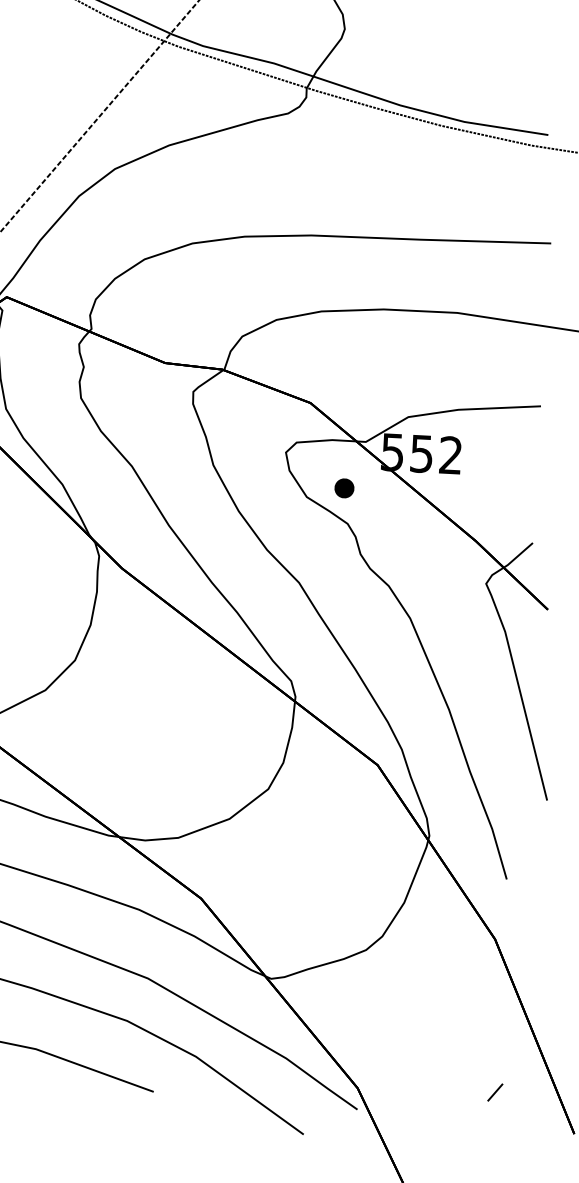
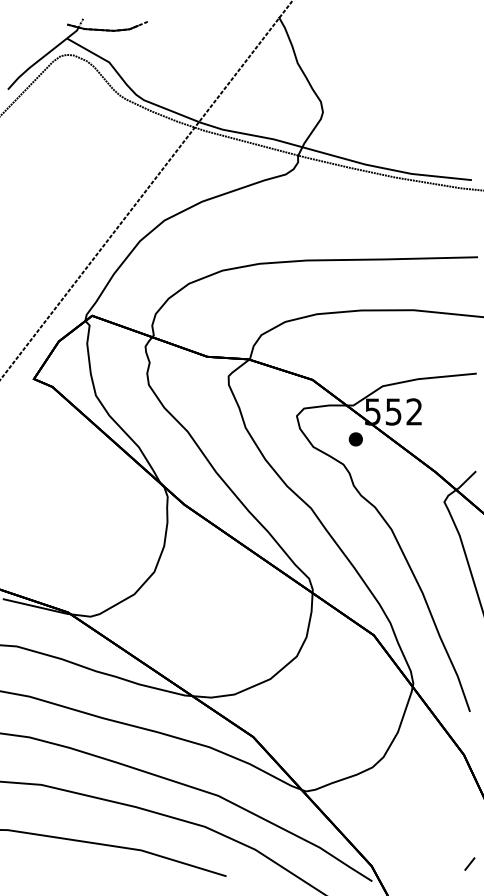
part: (343, 488) -> (355, 439), moved

